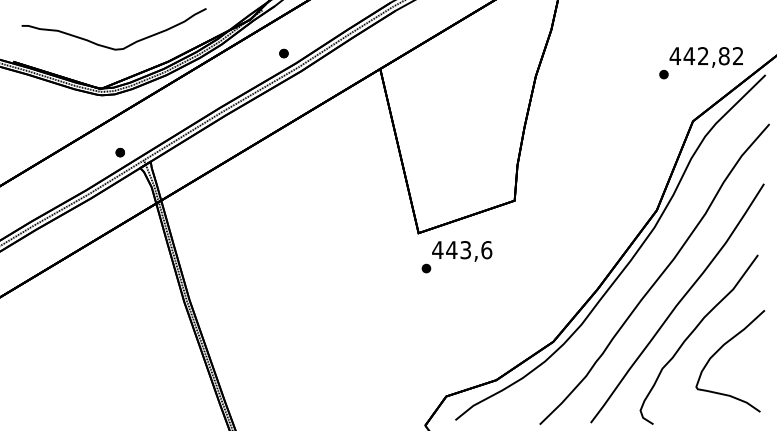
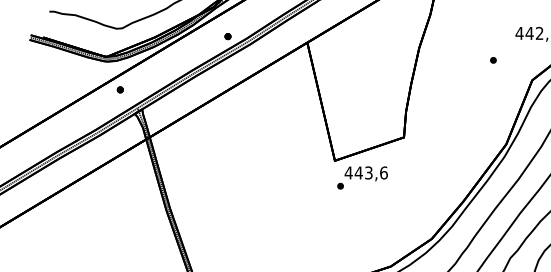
part: (283, 53) -> (227, 36), moved
part: (663, 74) -> (493, 60), moved
part: (119, 152) -> (119, 89), moved

